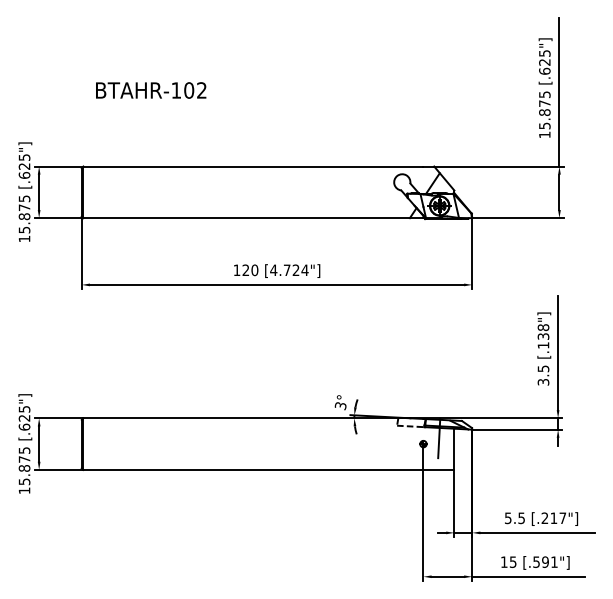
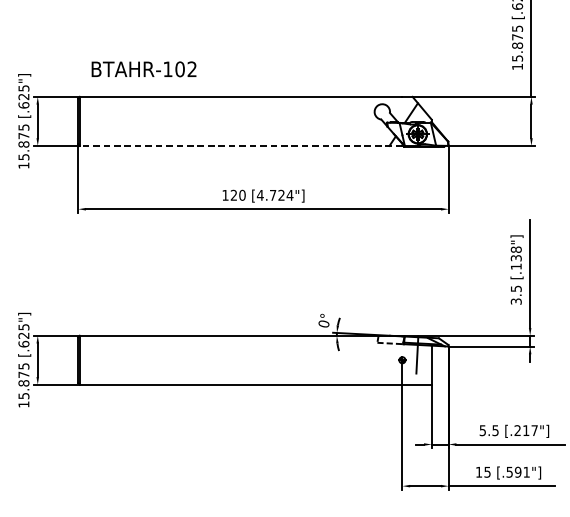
text: (151, 90) -> (144, 69), moved
line: (252, 218) -> (240, 146), solid -> dashed
text: (340, 406) -> (323, 324), 3° -> 0°

